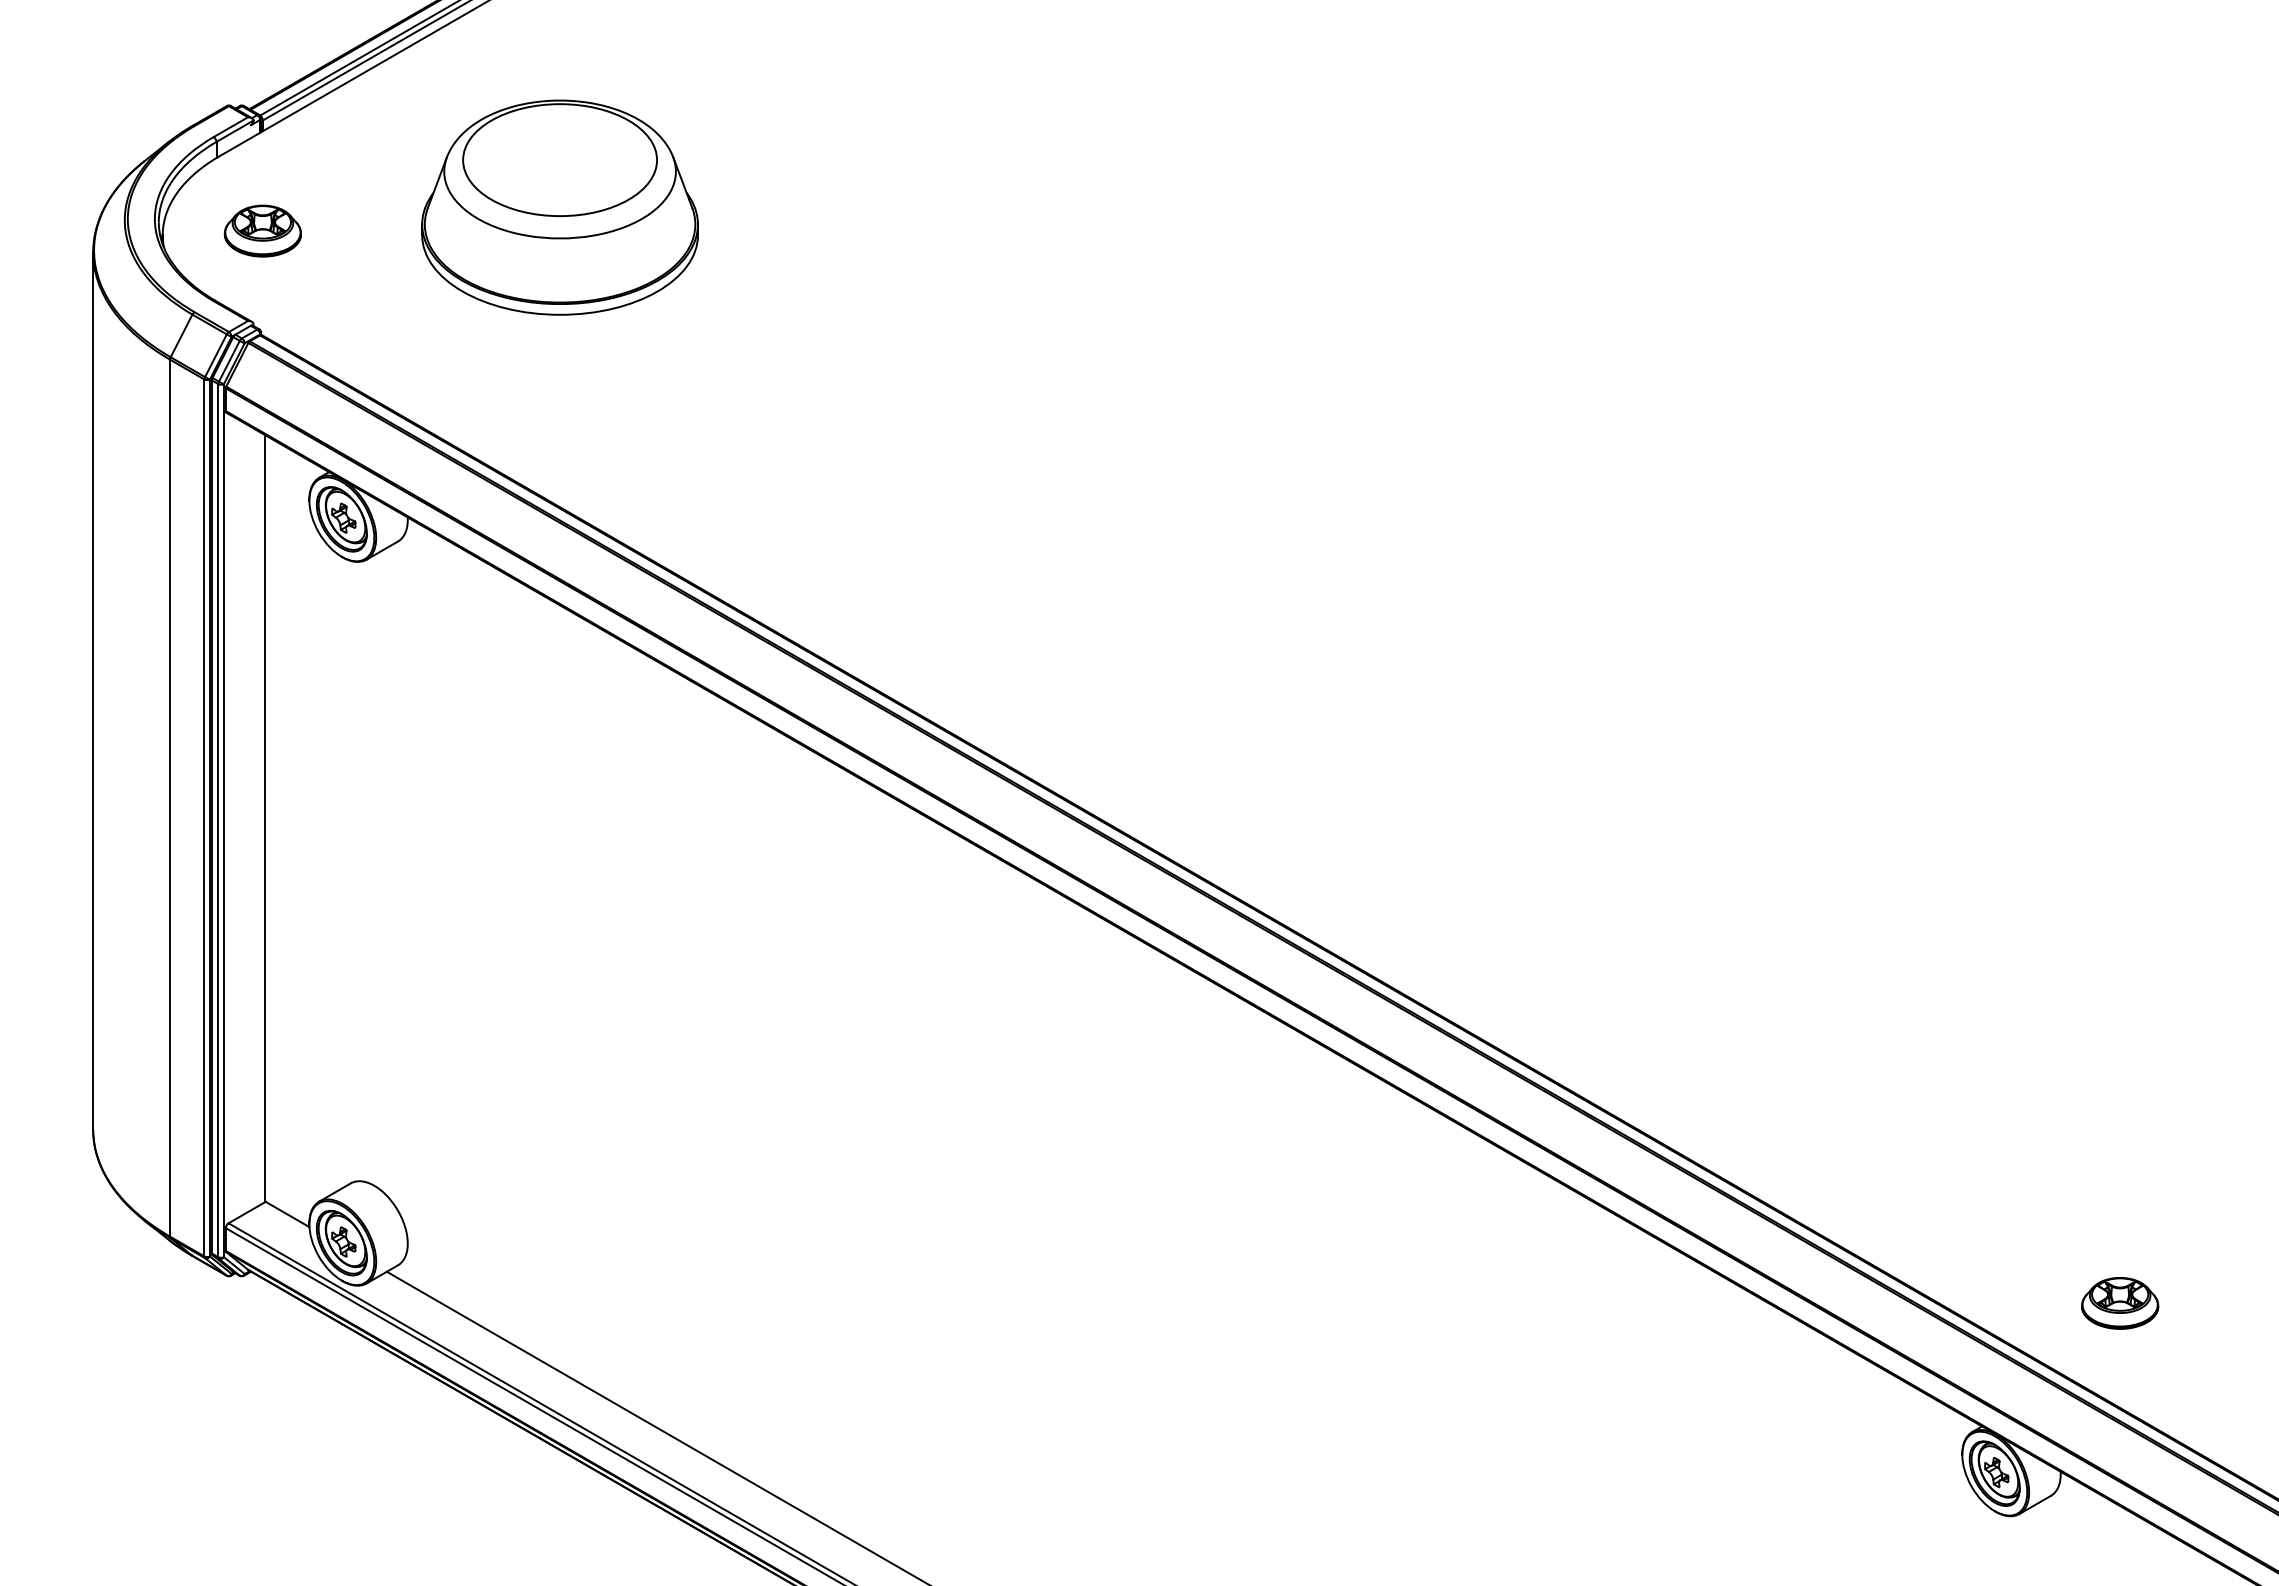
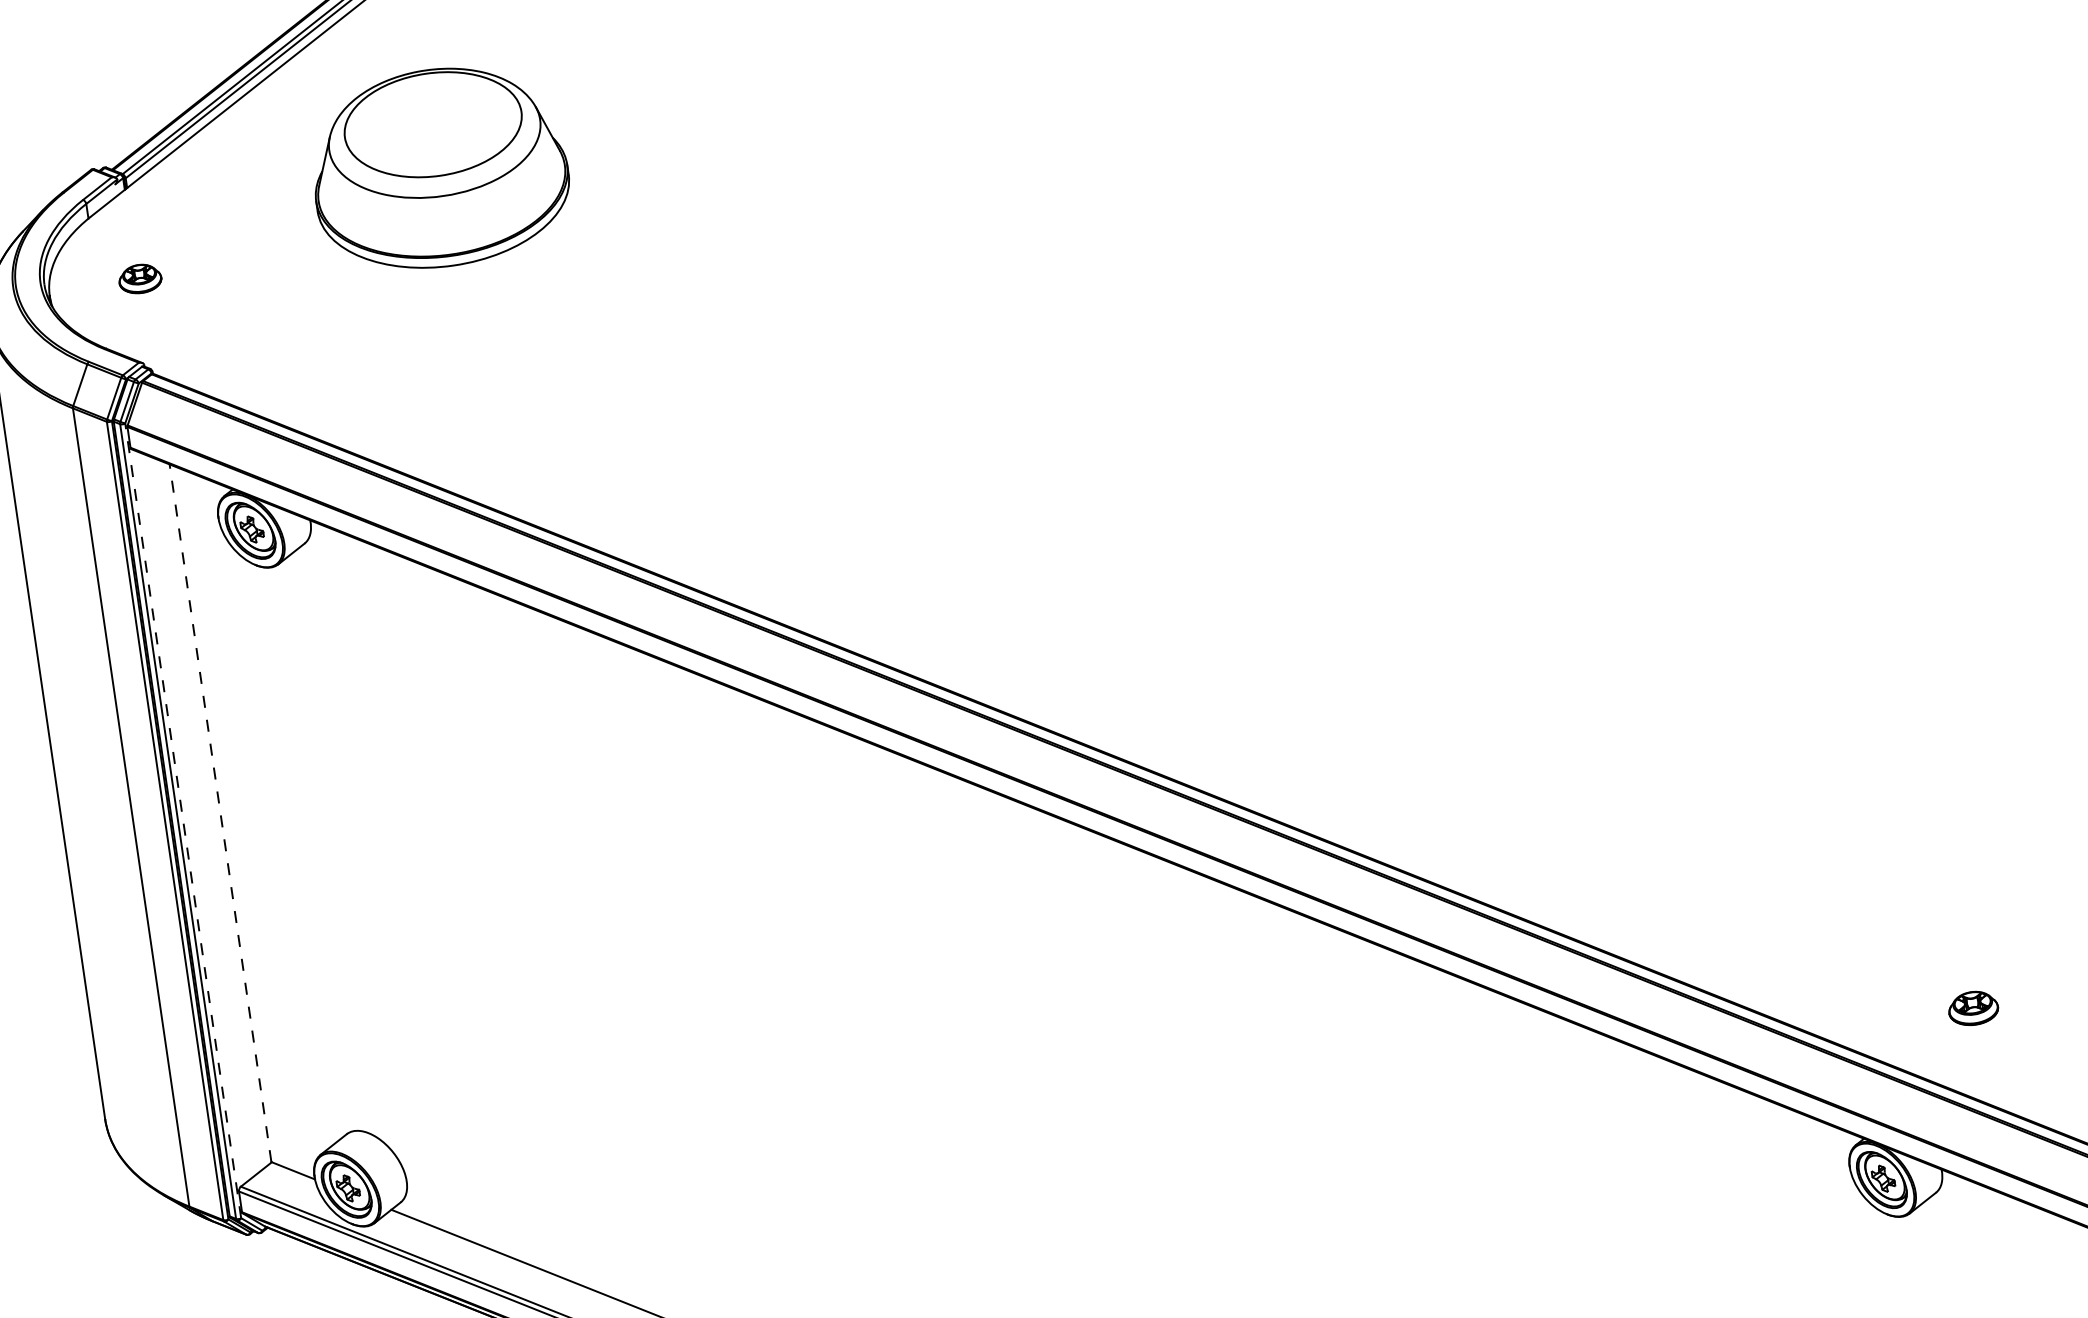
part: (559, 207) -> (438, 167), moved
part: (262, 230) -> (139, 278), size x0.6
line: (265, 817) -> (220, 812), solid -> dashed
line: (223, 820) -> (182, 820), solid -> dashed
part: (2120, 1303) -> (1973, 1008), size x0.7

